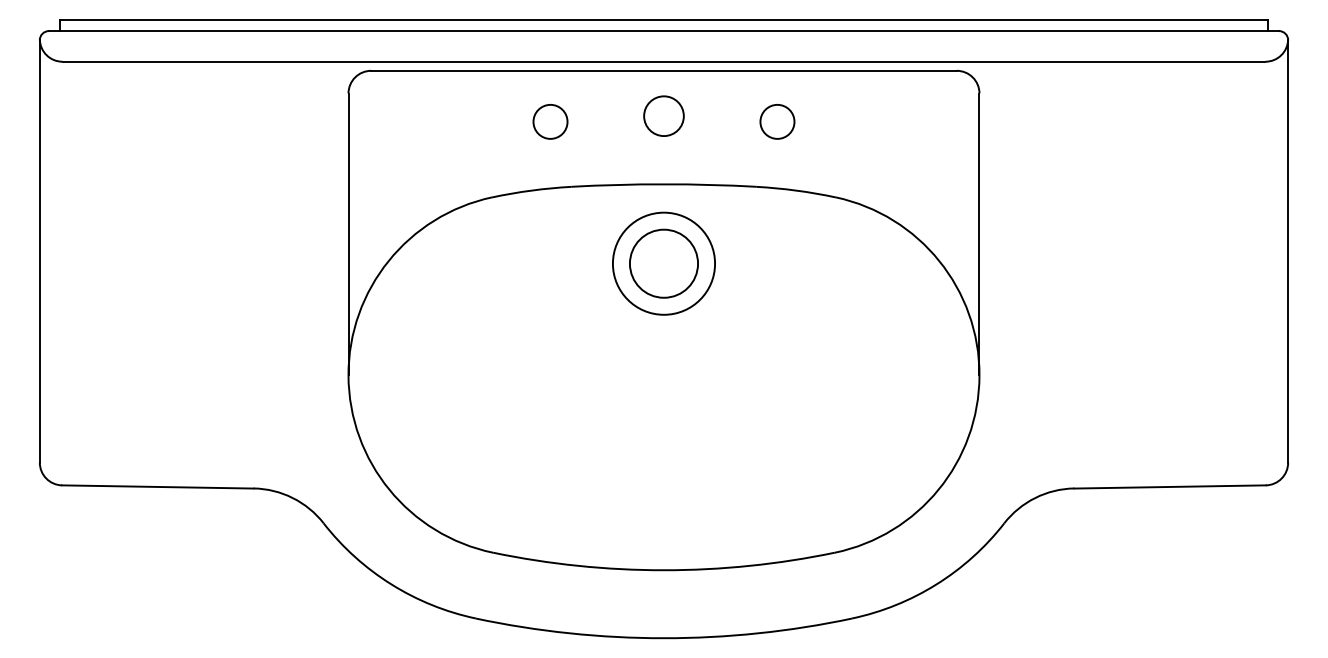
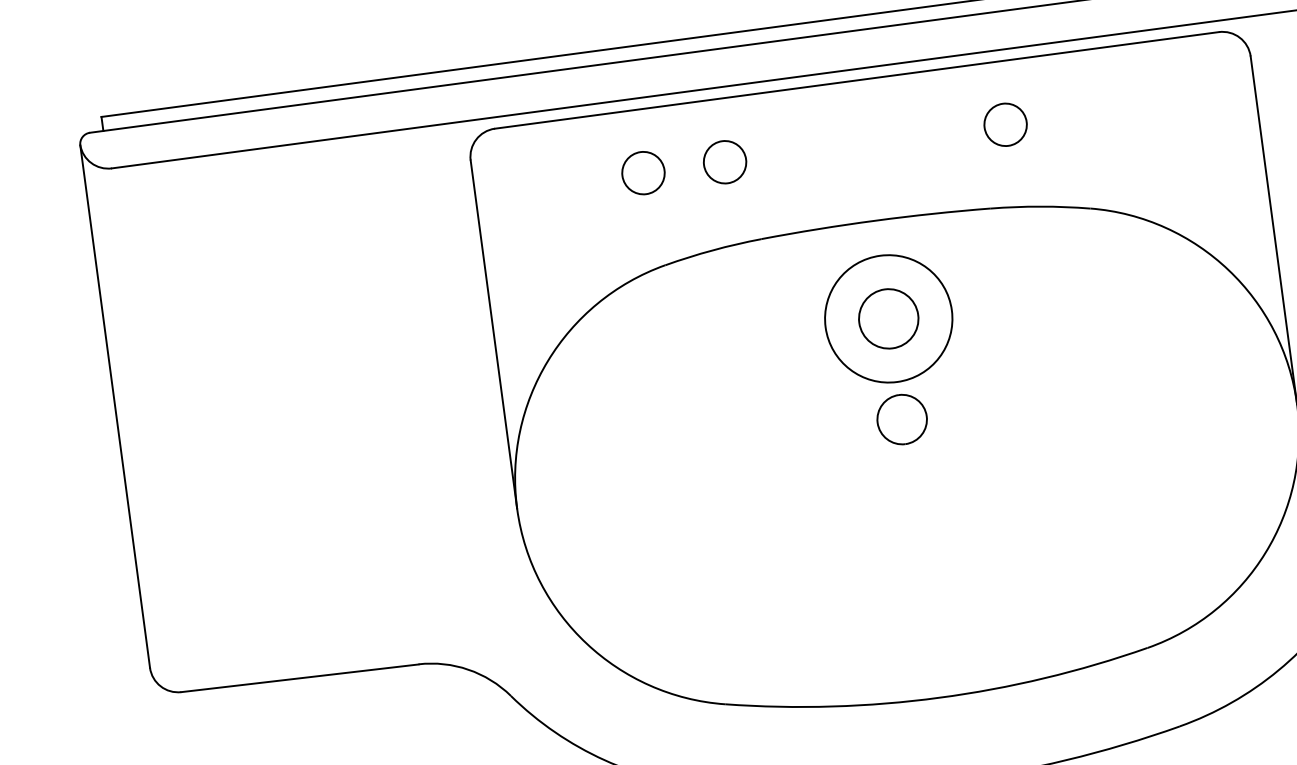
part: (663, 115) -> (901, 418), moved
circle: (484, 121) -> (643, 172), added
circle: (663, 263) -> (888, 318), size x0.7

